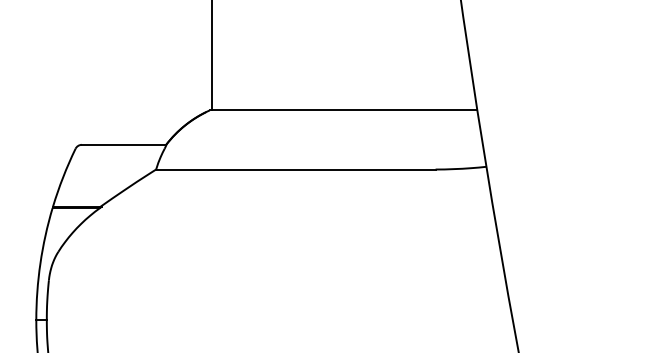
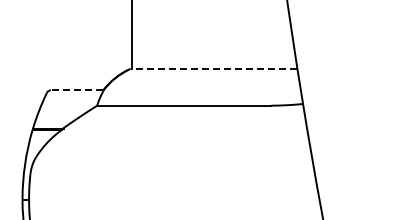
line: (342, 109) -> (213, 68), solid -> dashed
line: (122, 145) -> (76, 90), solid -> dashed

